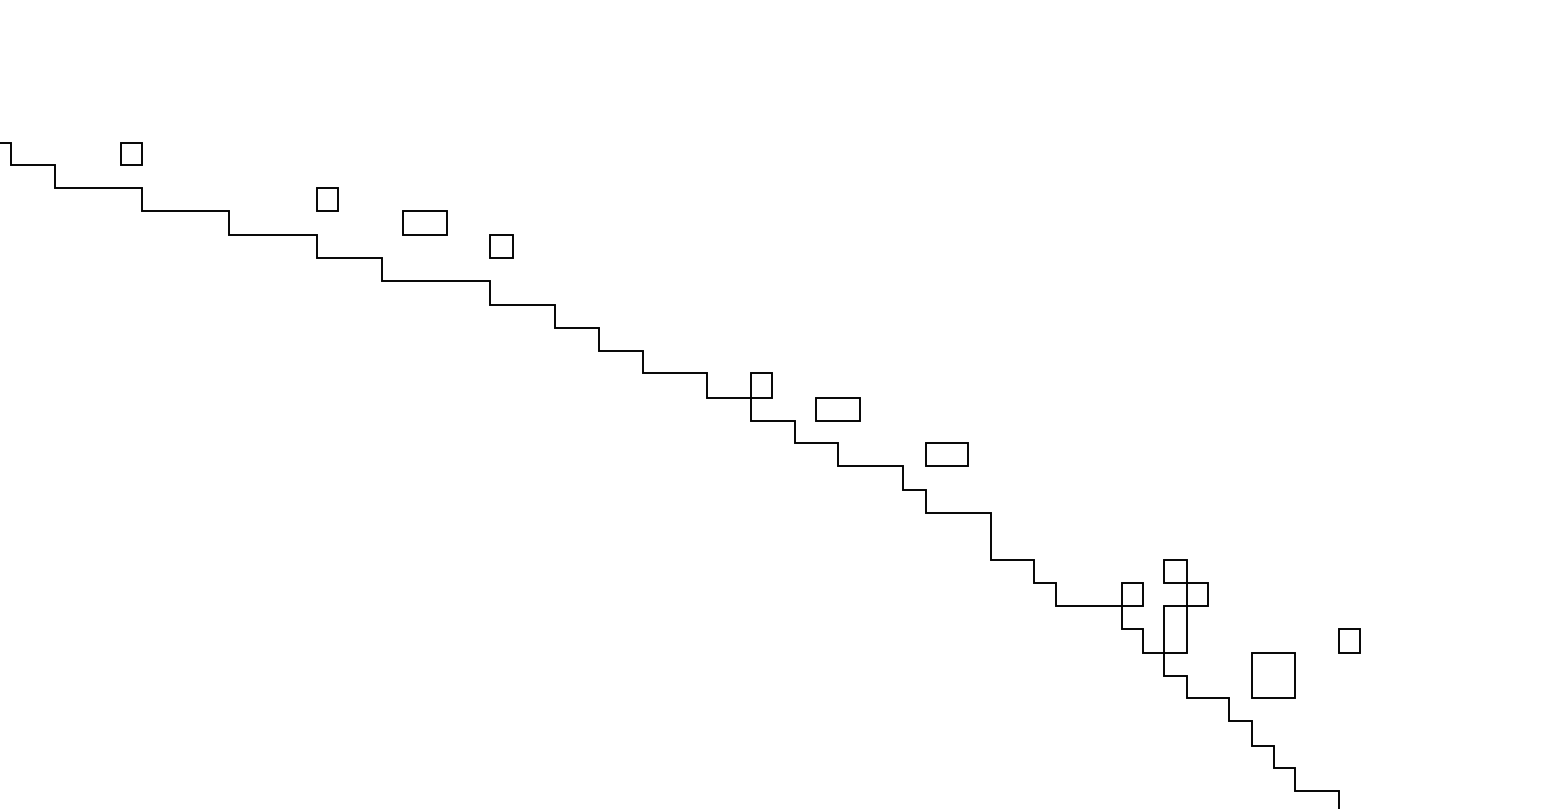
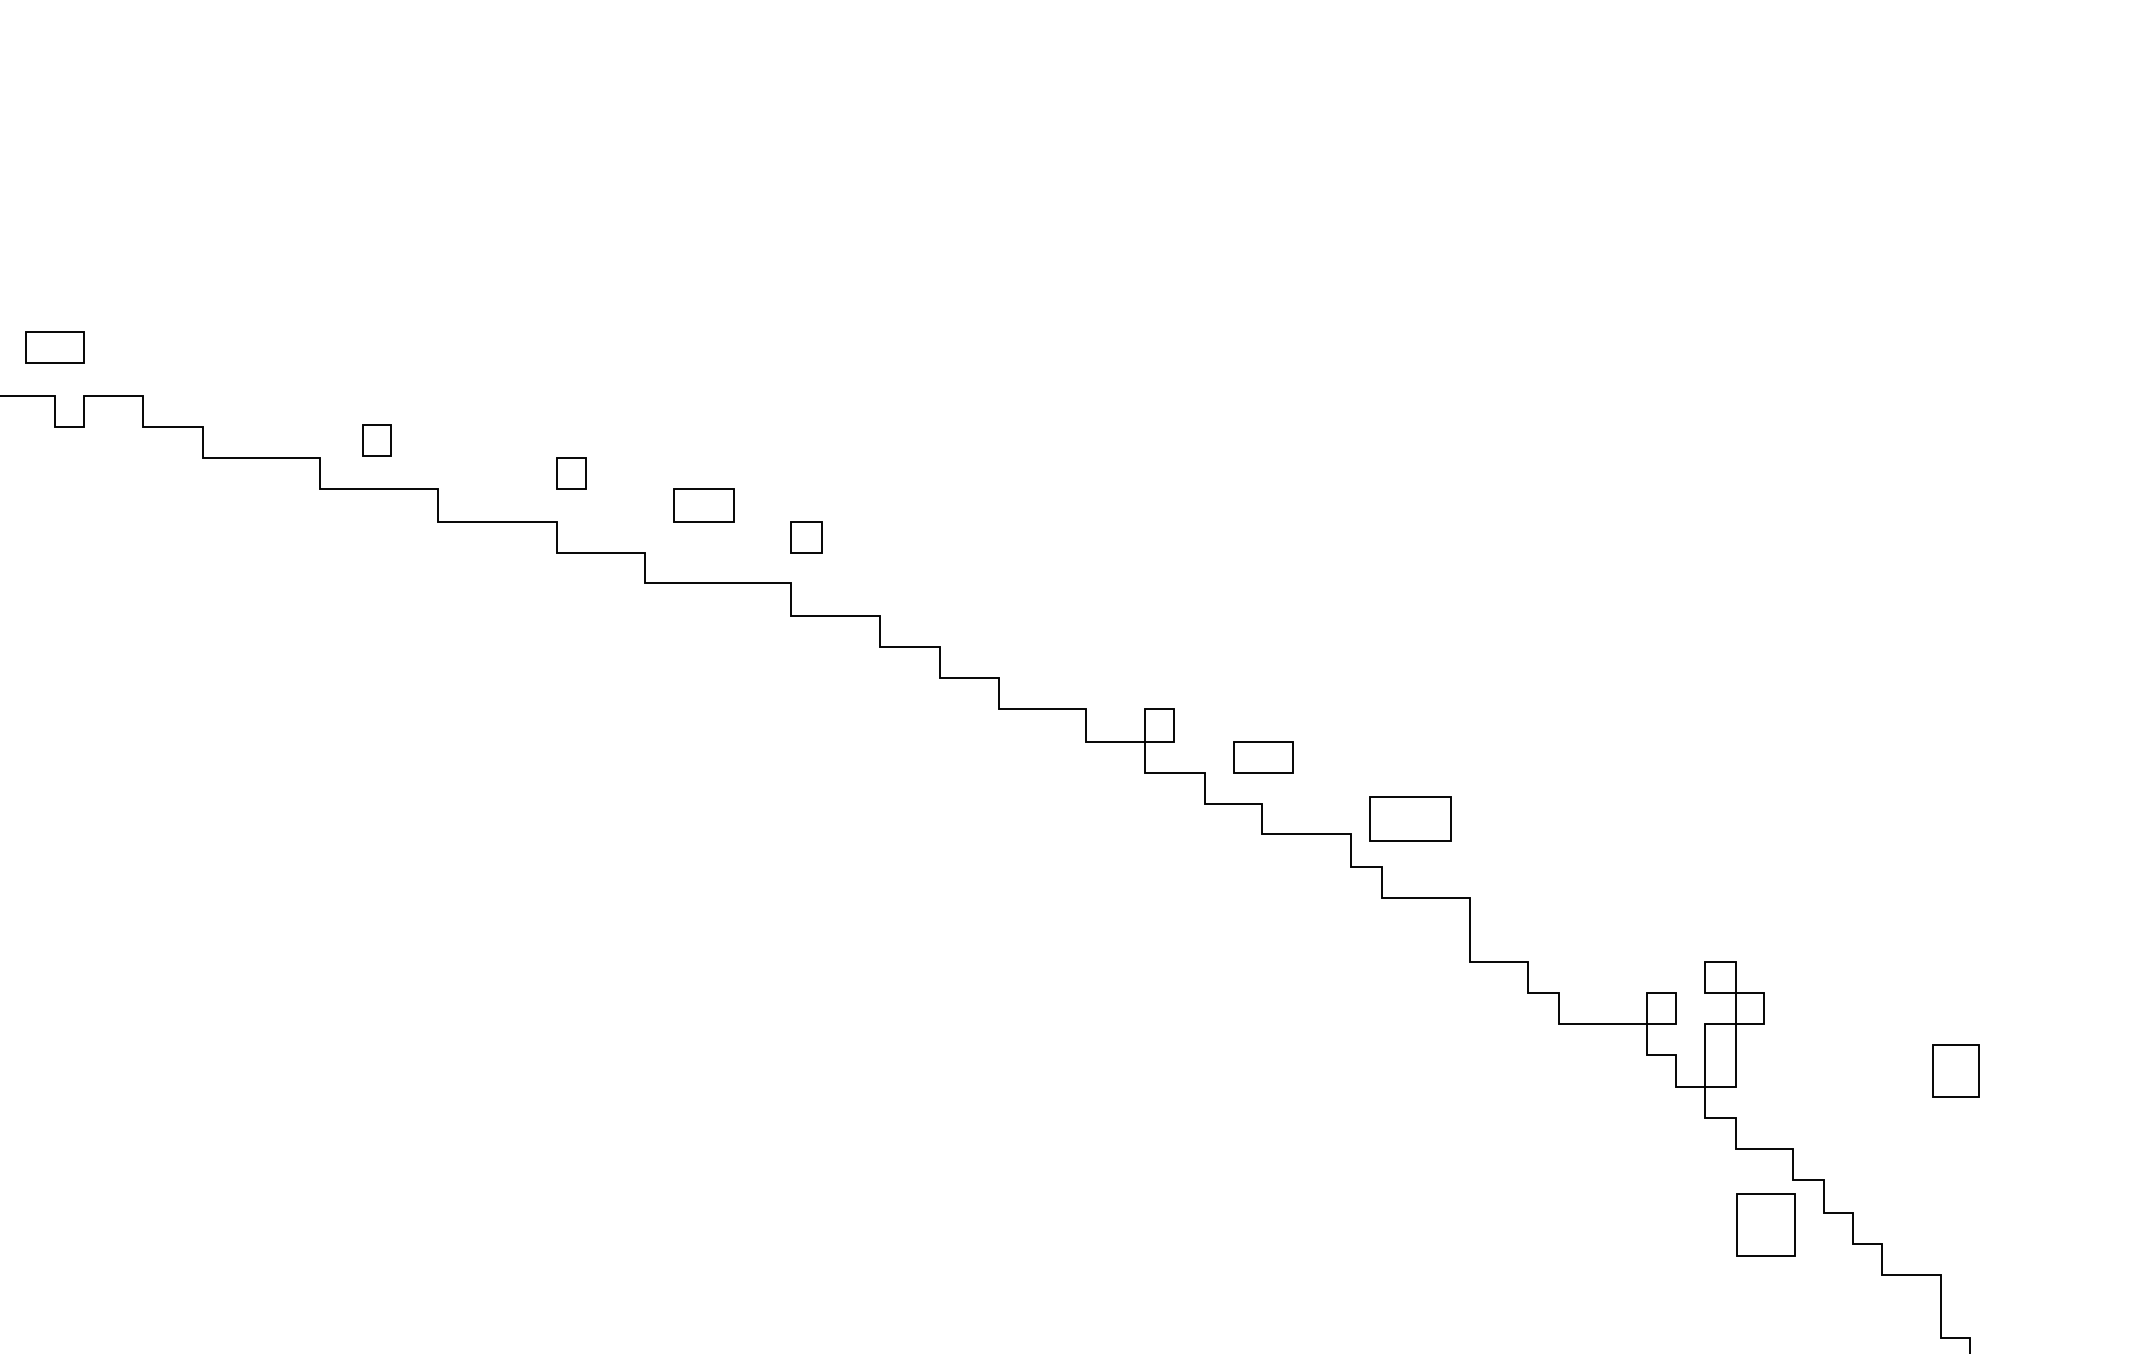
part: (130, 153) -> (376, 440), moved
part: (946, 454) -> (1410, 818), size x1.4
part: (1349, 640) -> (1955, 1070), size x1.6
part: (1273, 675) -> (1765, 1224), moved

